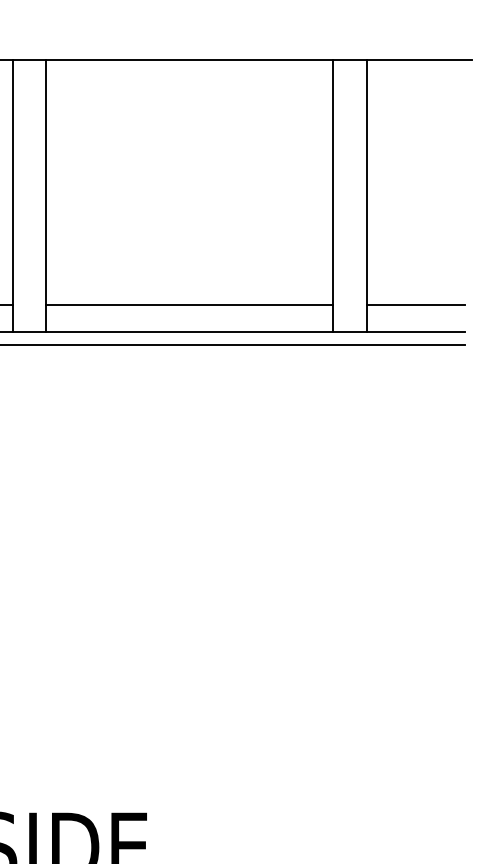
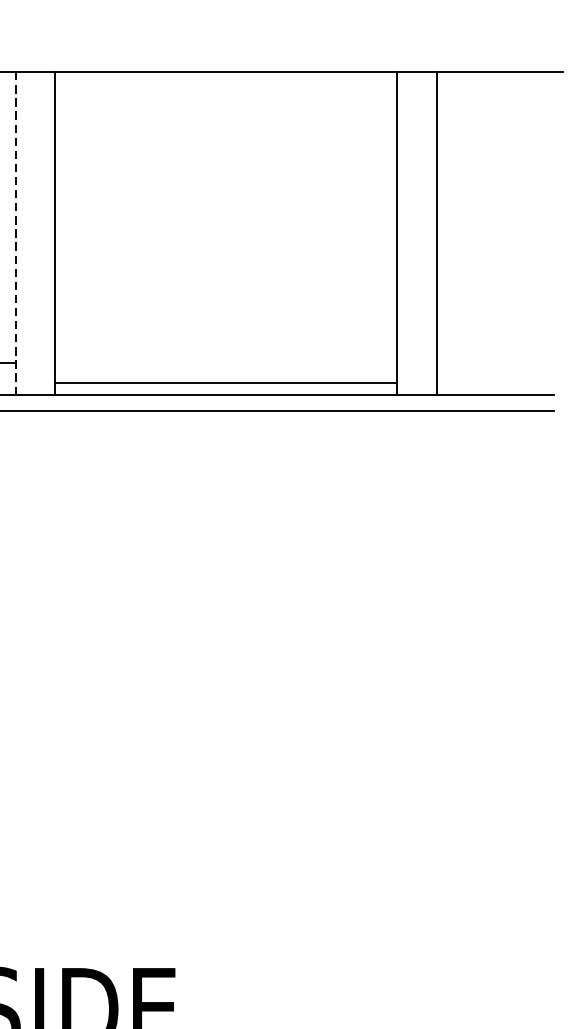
line: (12, 196) -> (15, 233), solid -> dashed
line: (189, 304) -> (225, 382), moved
line: (415, 304) -> (495, 362), removed

